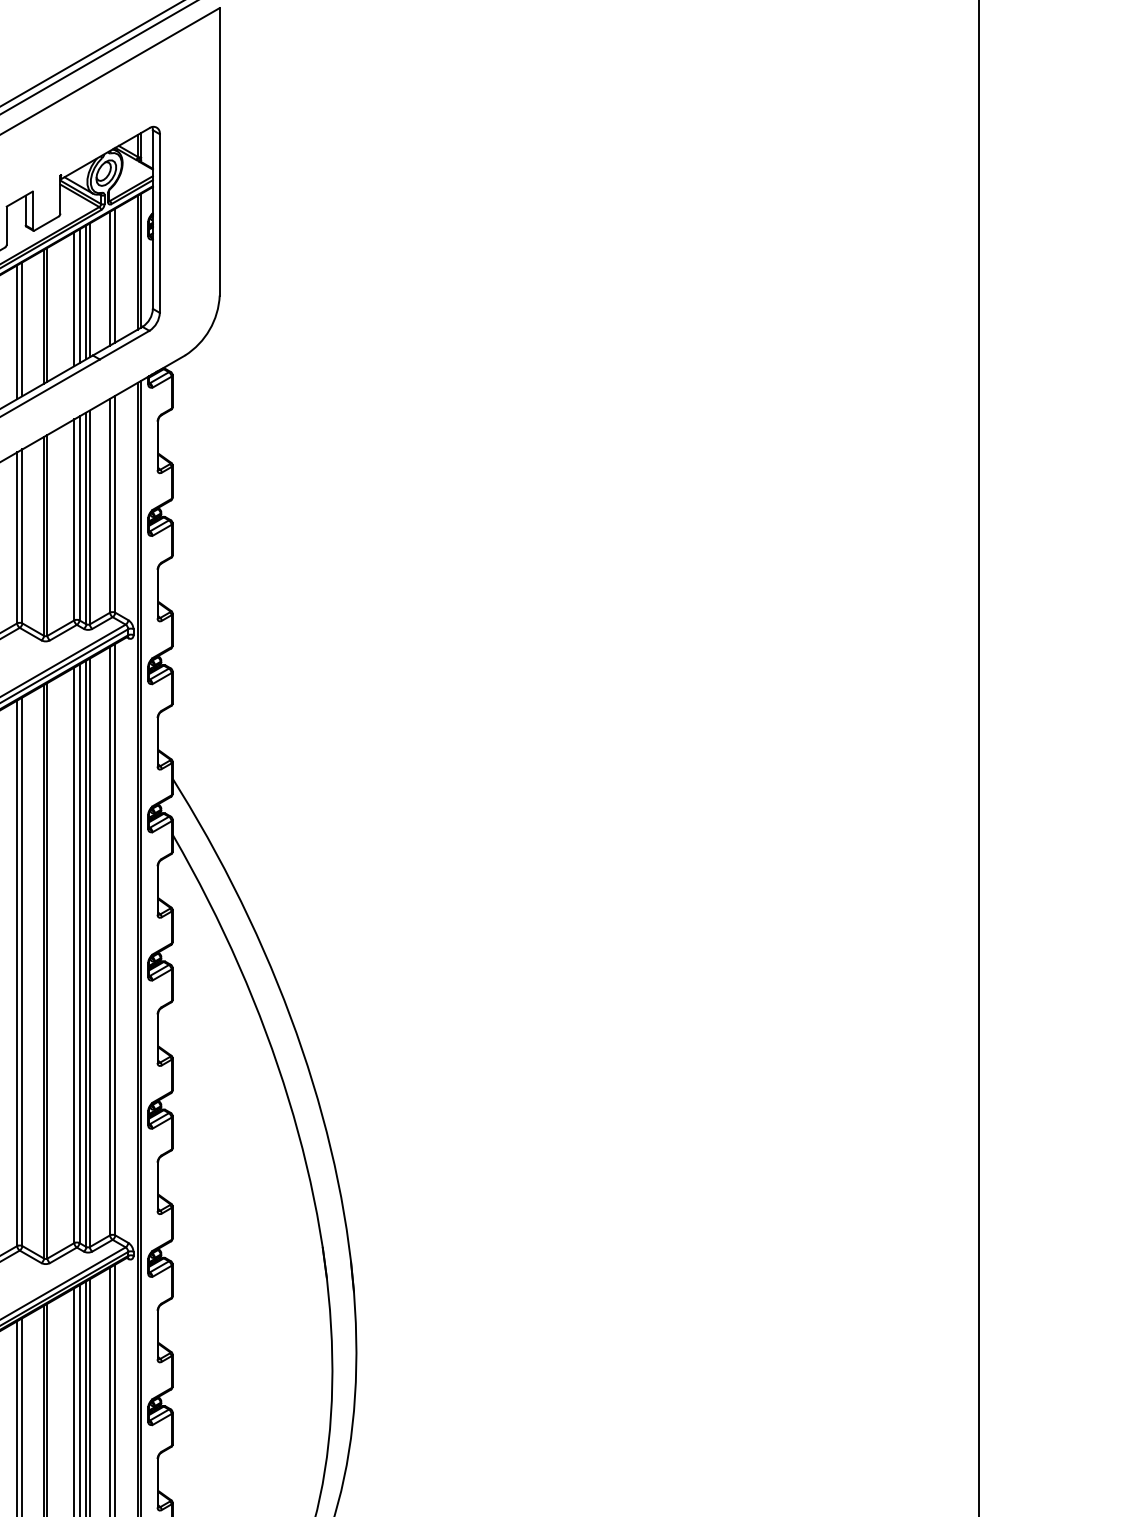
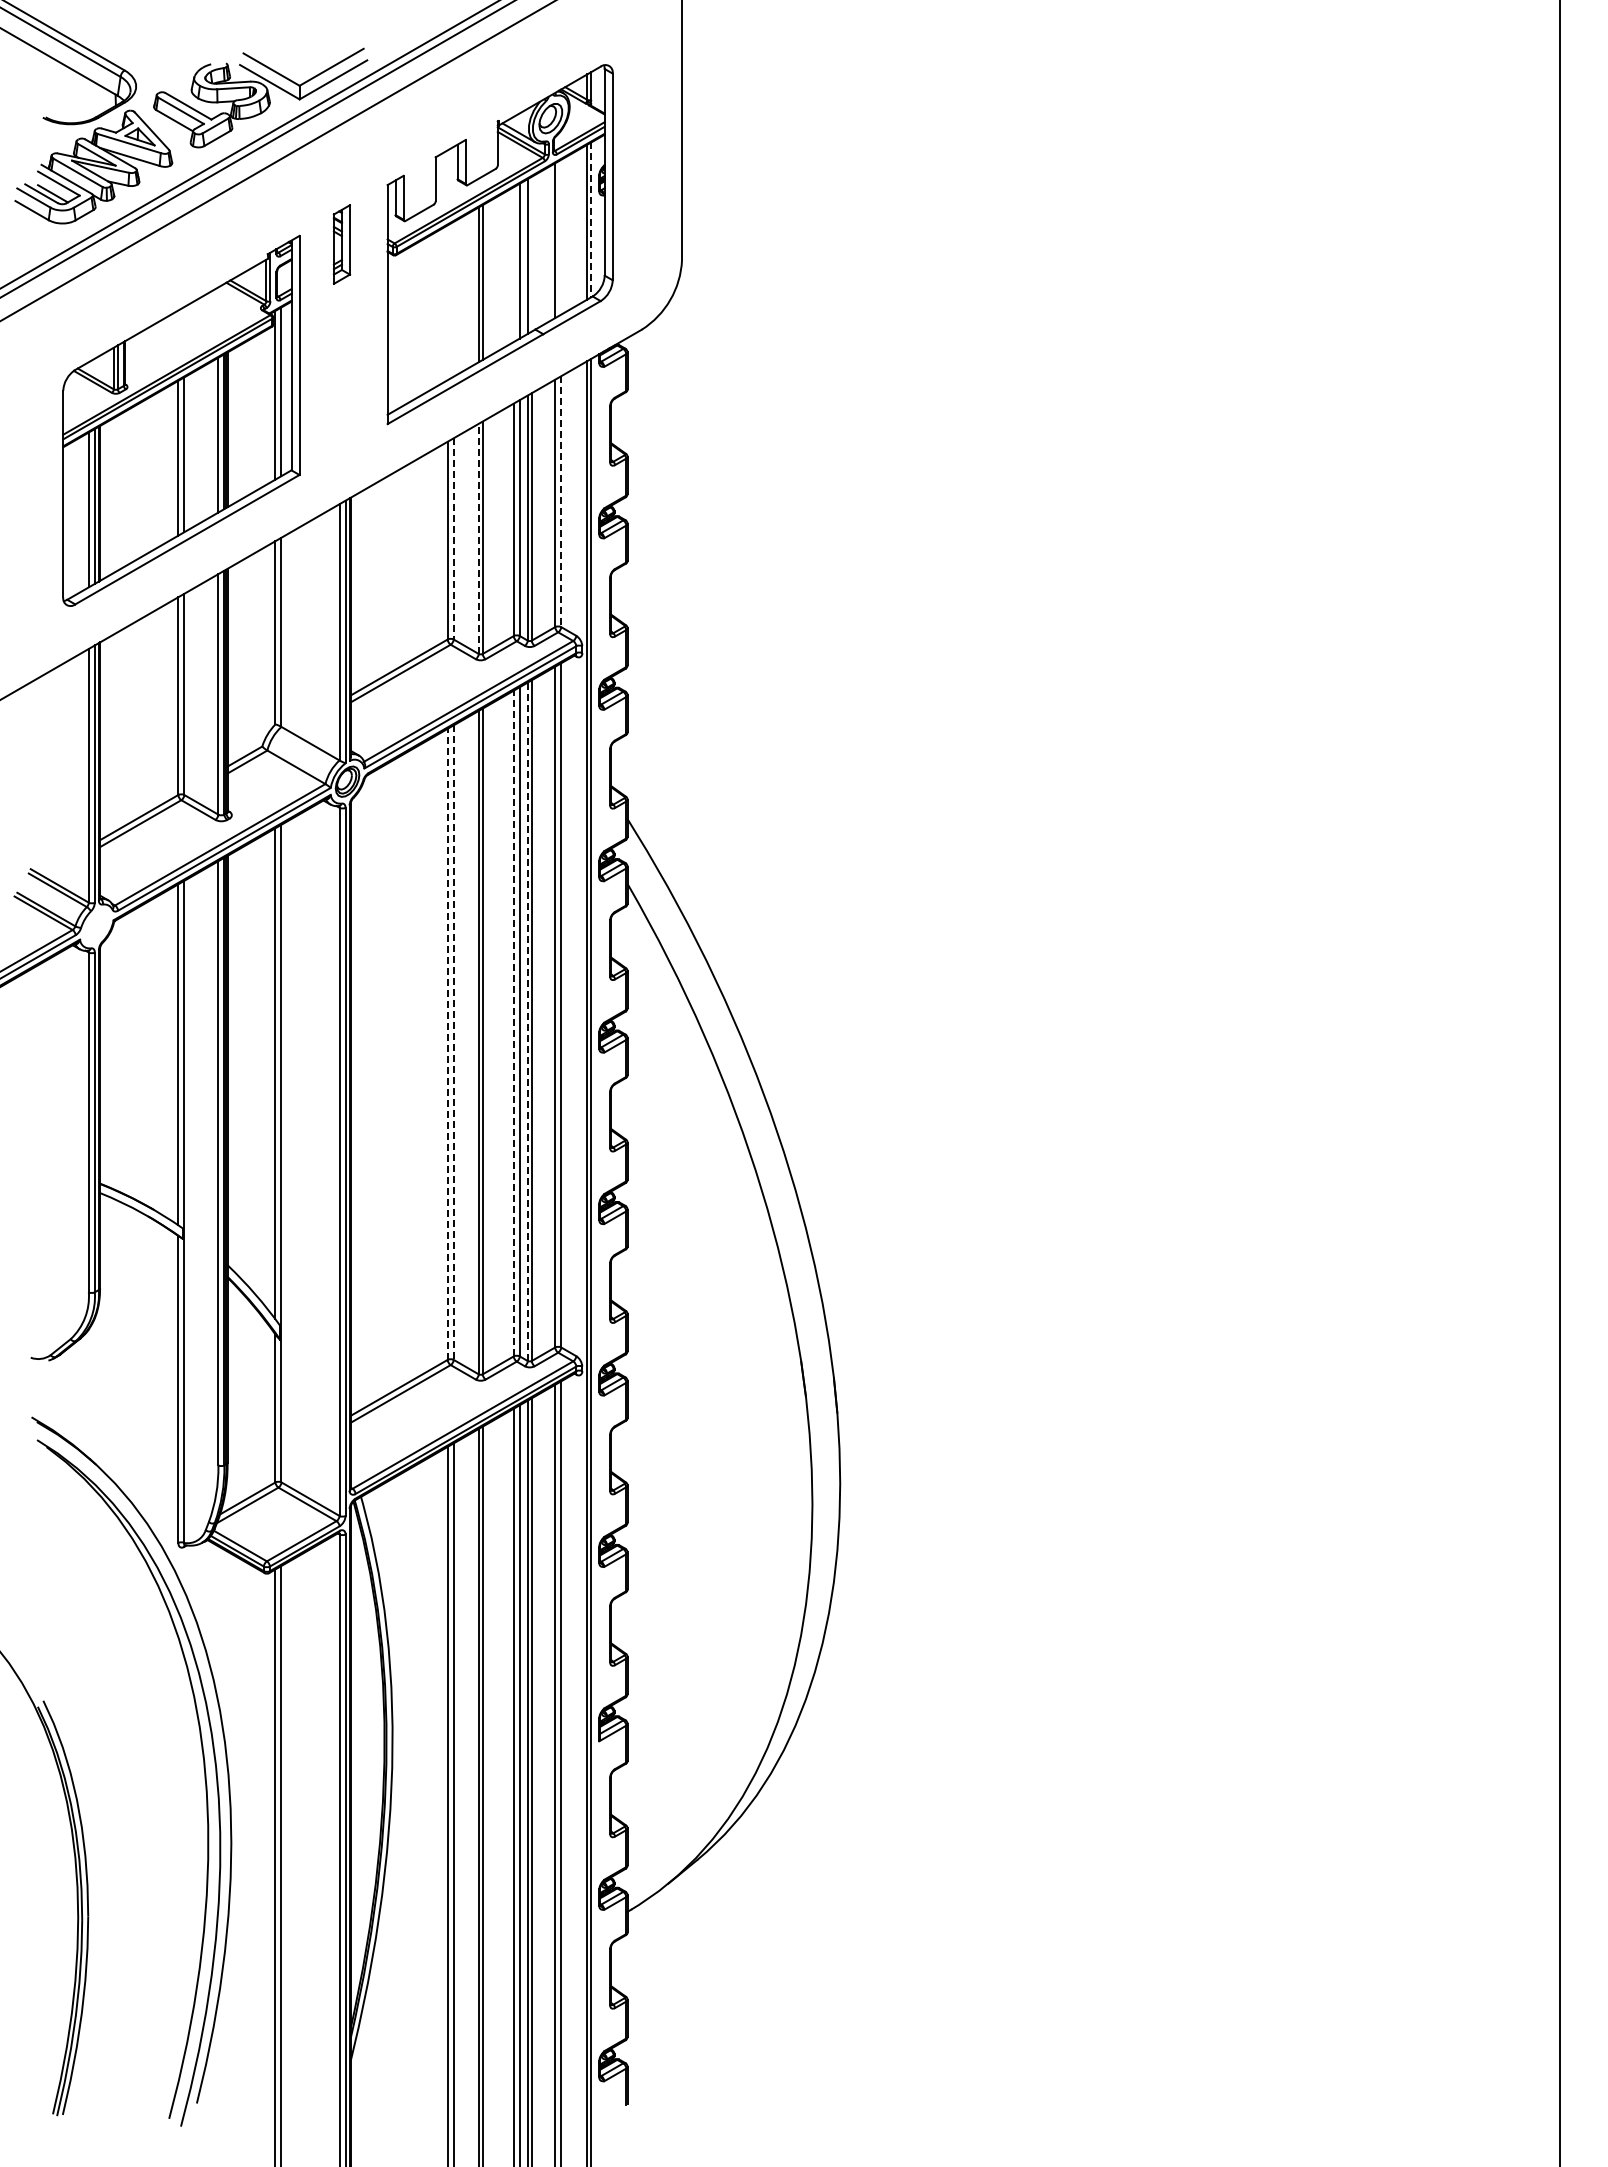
line: (141, 261) -> (591, 220), solid -> dashed
line: (115, 275) -> (561, 236), removed
line: (89, 289) -> (531, 253), removed
line: (74, 299) -> (513, 264), removed
line: (22, 328) -> (453, 298), removed
line: (17, 332) -> (447, 302), removed
line: (115, 504) -> (561, 502), solid -> dashed
line: (22, 536) -> (453, 538), solid -> dashed
line: (43, 536) -> (478, 538), solid -> dashed
line: (86, 953) -> (527, 1021), solid -> dashed
line: (74, 955) -> (513, 1023), solid -> dashed
line: (22, 972) -> (453, 1043), solid -> dashed
line: (17, 973) -> (447, 1044), solid -> dashed

